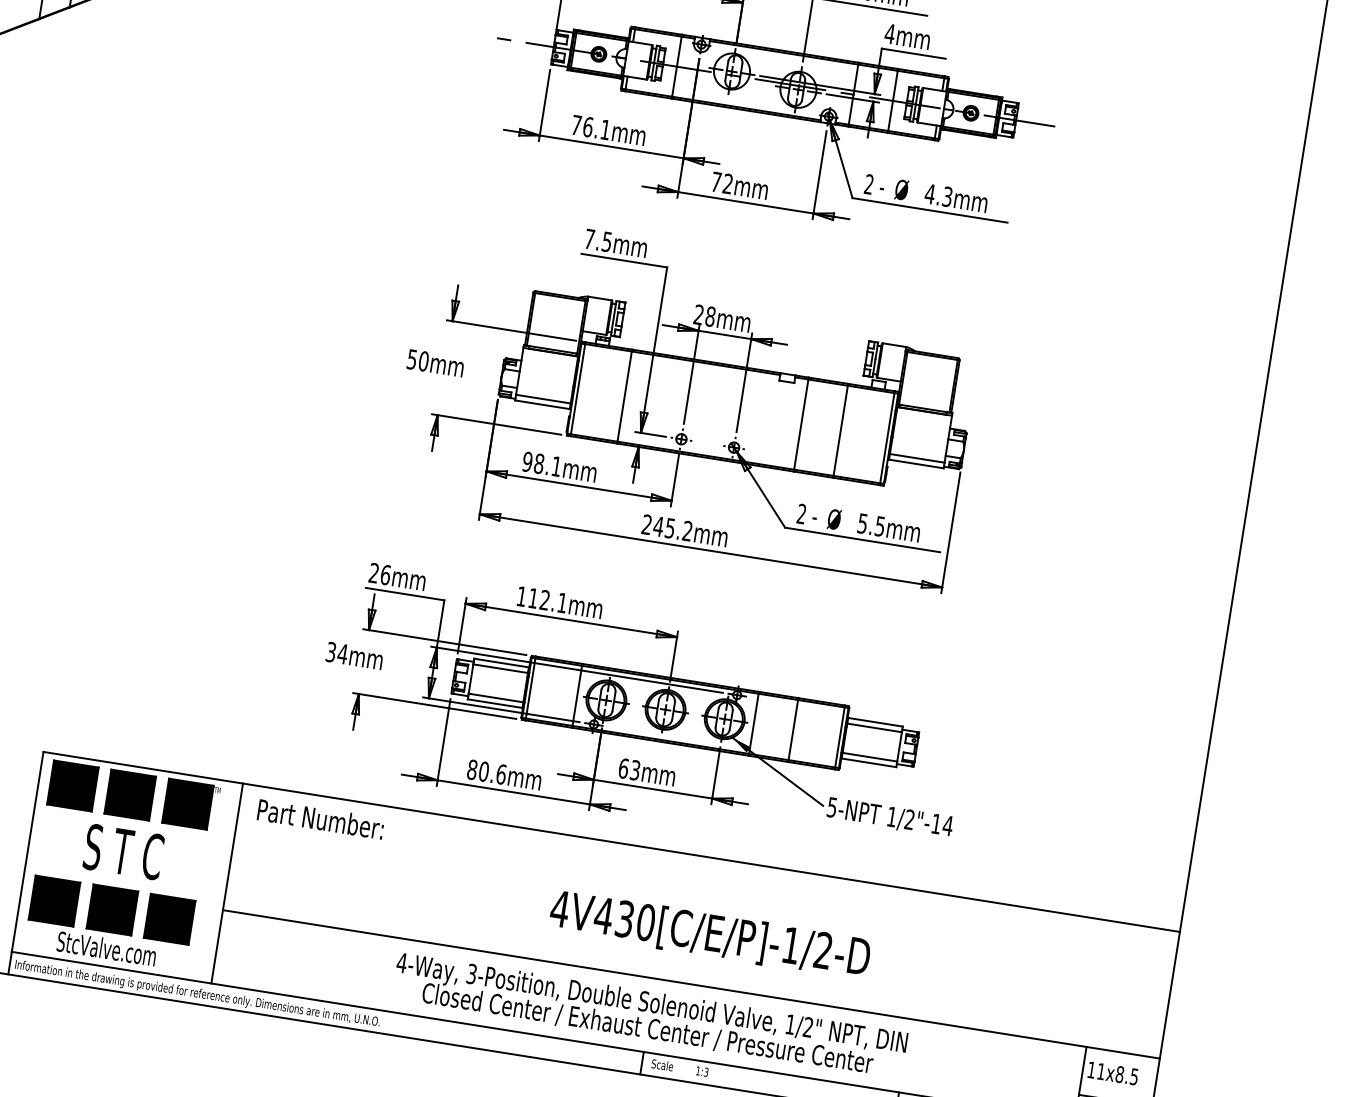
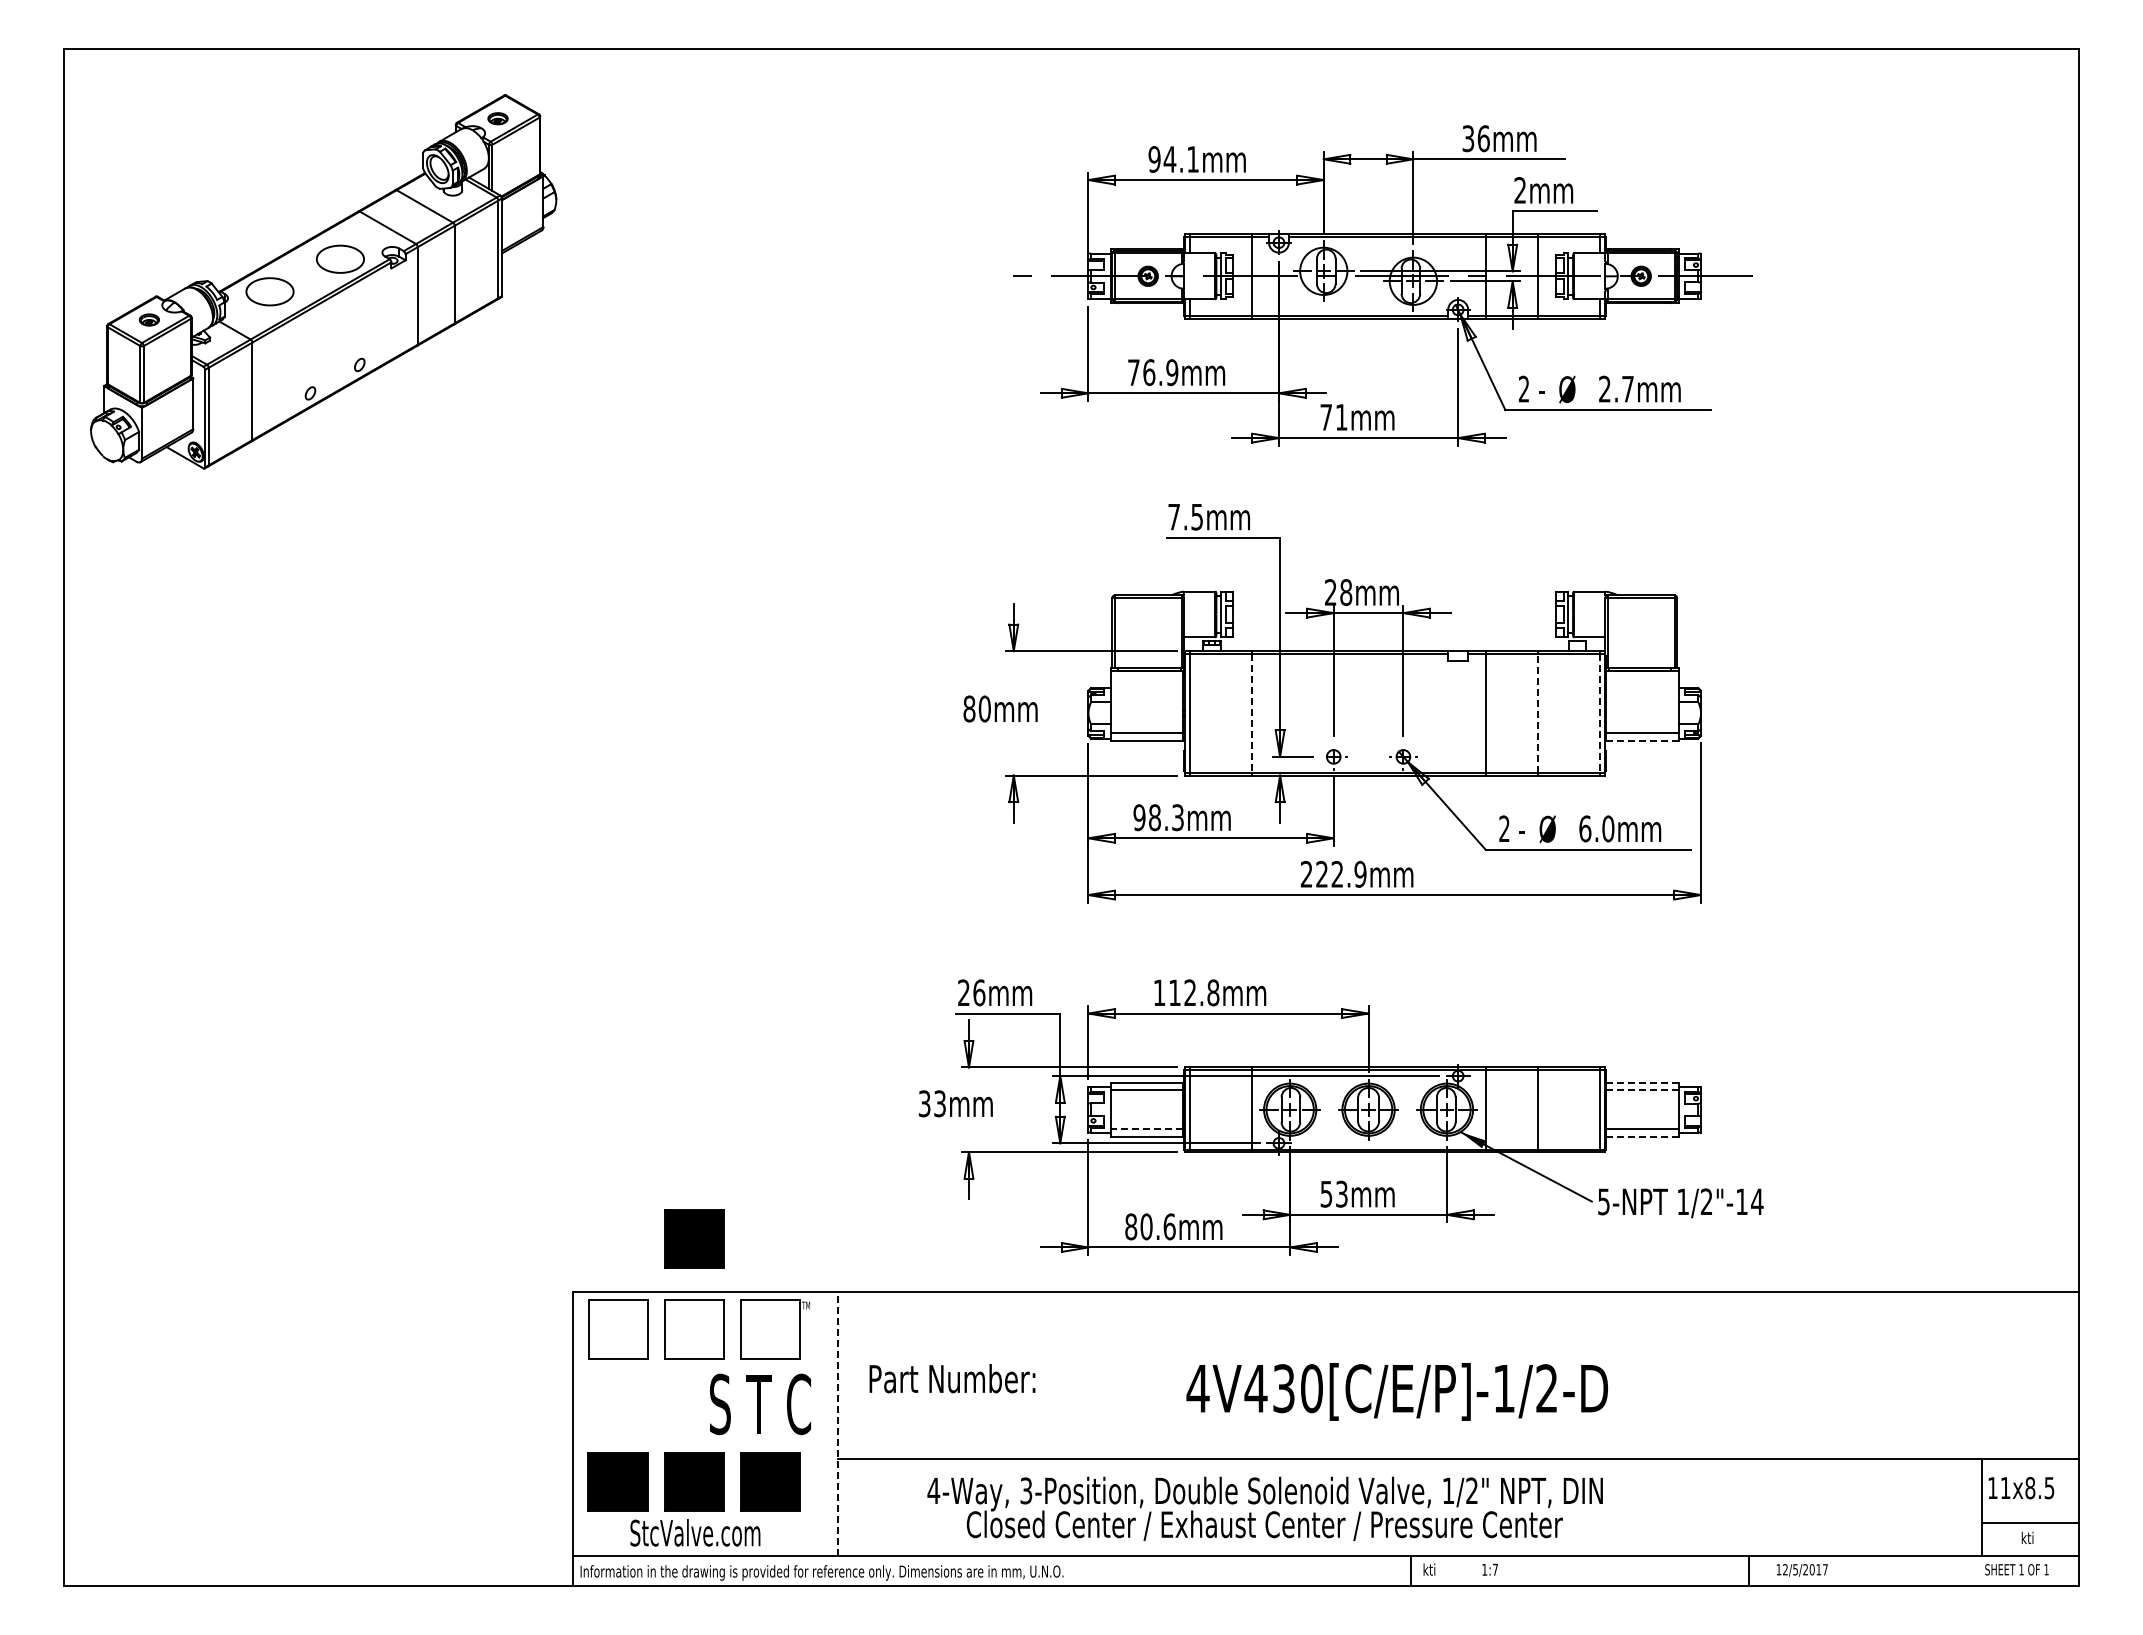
text: (889, 33) -> (1519, 190), 4mm -> 2mm
text: (605, 129) -> (1172, 372), 76.1mm -> 76.9mm
text: (727, 184) -> (1341, 417), 72mm -> 71mm
text: (938, 194) -> (1615, 388), 4.3mm -> 2.7mm
text: (412, 359) -> (969, 708), 50mm -> 80mm
line: (624, 396) -> (1251, 713), solid -> dashed
line: (840, 430) -> (1537, 713), solid -> dashed
line: (887, 438) -> (1599, 713), solid -> dashed
line: (916, 463) -> (1642, 740), solid -> dashed
text: (556, 466) -> (1177, 817), 98.1mm -> 98.3mm
text: (871, 524) -> (1596, 828), 5.5mm -> 6.0mm
text: (672, 528) -> (1340, 873), 245.2mm -> 222.9mm
text: (562, 602) -> (1213, 992), 112.1mm -> 112.8mm
text: (342, 653) -> (939, 1103), 34mm -> 33mm
line: (495, 698) -> (1146, 1129), solid -> dashed
line: (875, 722) -> (1642, 1082), solid -> dashed
part: (141, 726) -> (694, 1238), added
line: (874, 728) -> (1642, 1090), solid -> dashed
line: (868, 762) -> (1641, 1136), solid -> dashed
text: (623, 768) -> (1326, 1193), 63mm -> 53mm
fill: (72, 785) -> (617, 1329), removed
fill: (129, 795) -> (693, 1329), removed
fill: (187, 804) -> (770, 1329), removed
text: (320, 819) -> (952, 1378), moved
text: (122, 851) -> (759, 1404), moved
line: (227, 883) -> (837, 1423), solid -> dashed
text: (709, 934) -> (1396, 1391), moved
text: (649, 1015) -> (1264, 1508), moved
text: (662, 1065) -> (1437, 1569), Scale -> kti
text: (705, 1071) -> (1494, 1569), 1:3 -> 1:7

